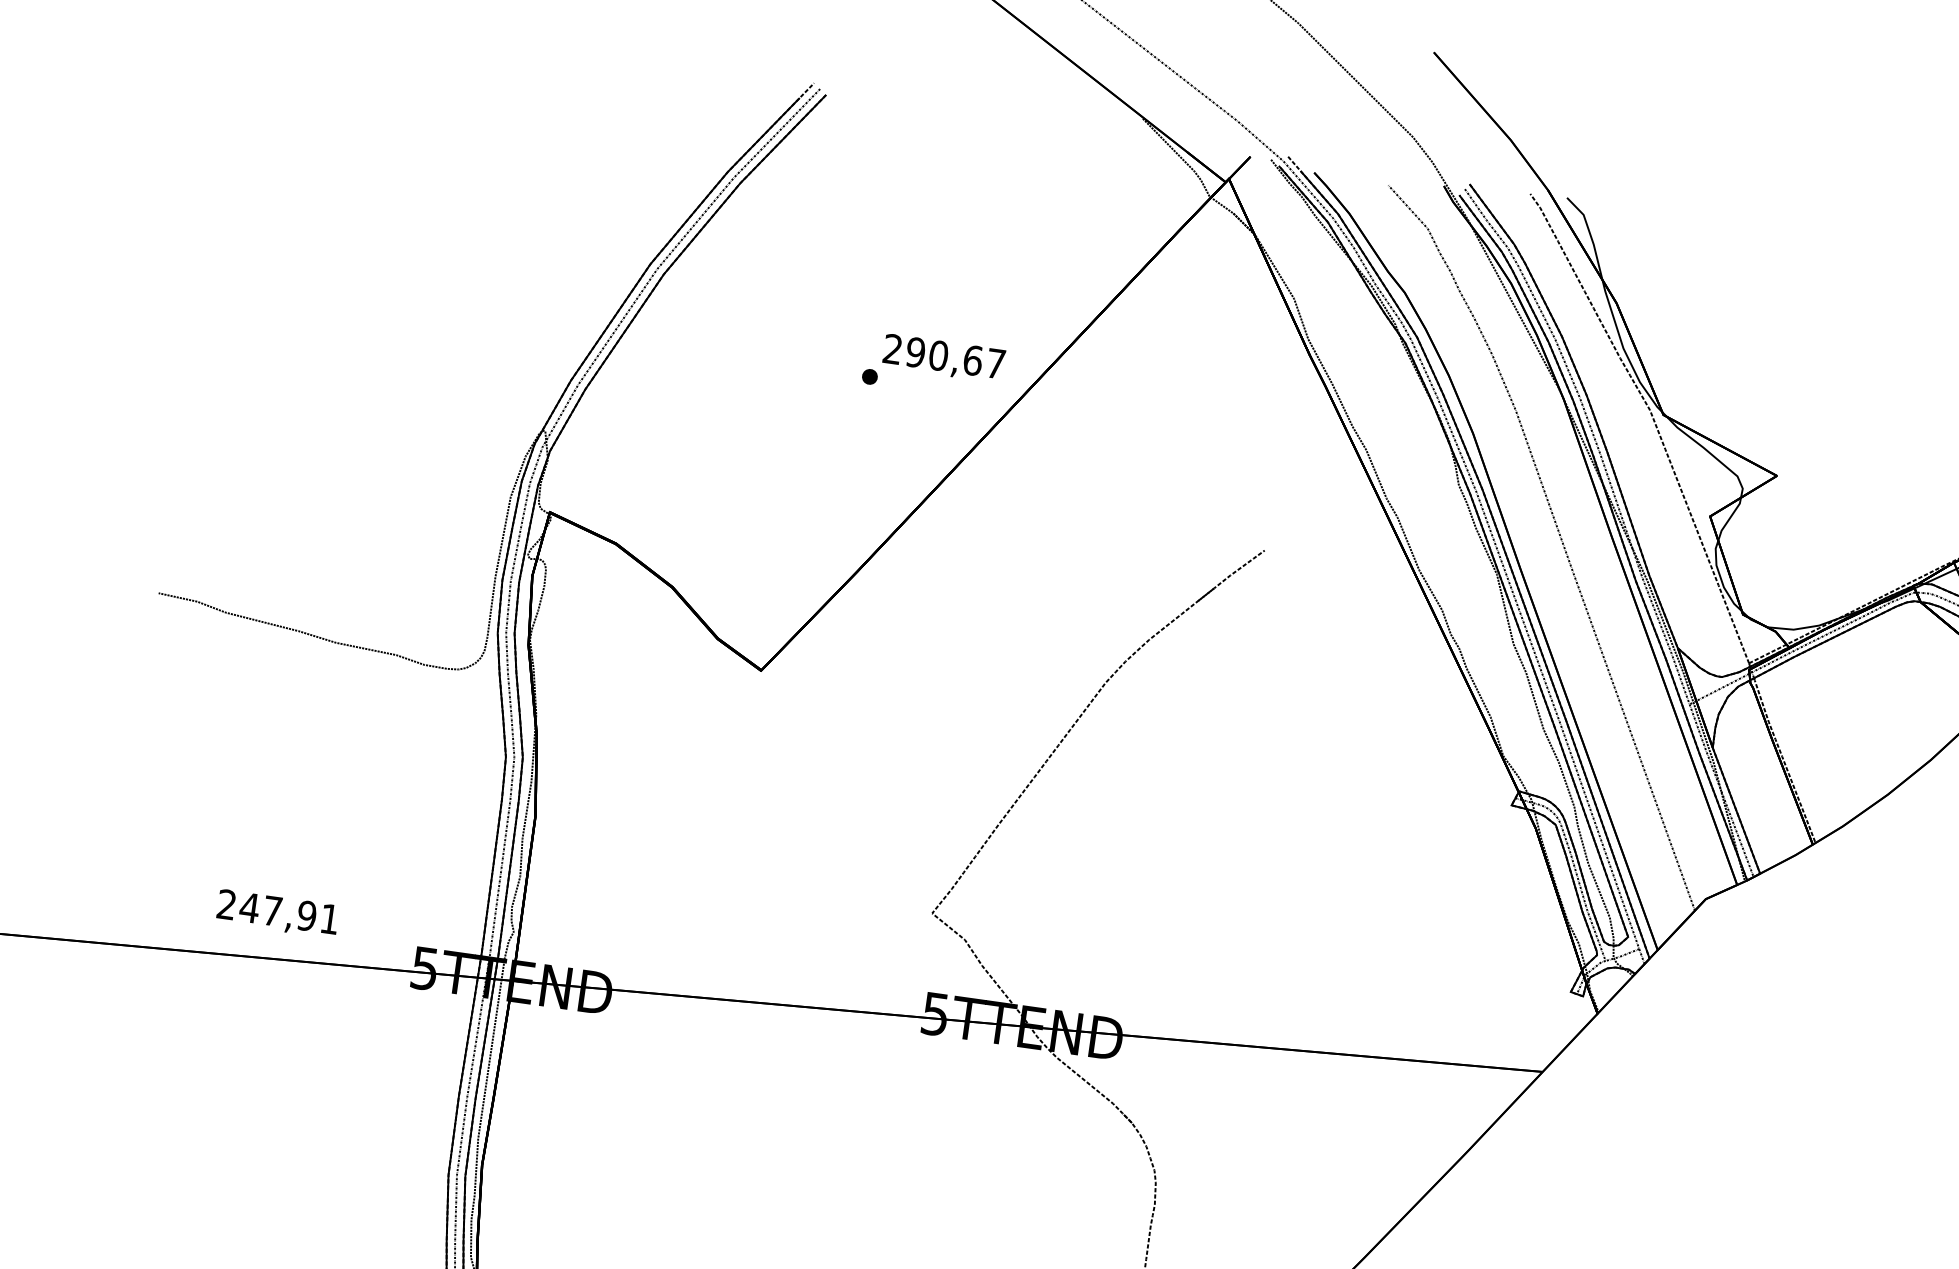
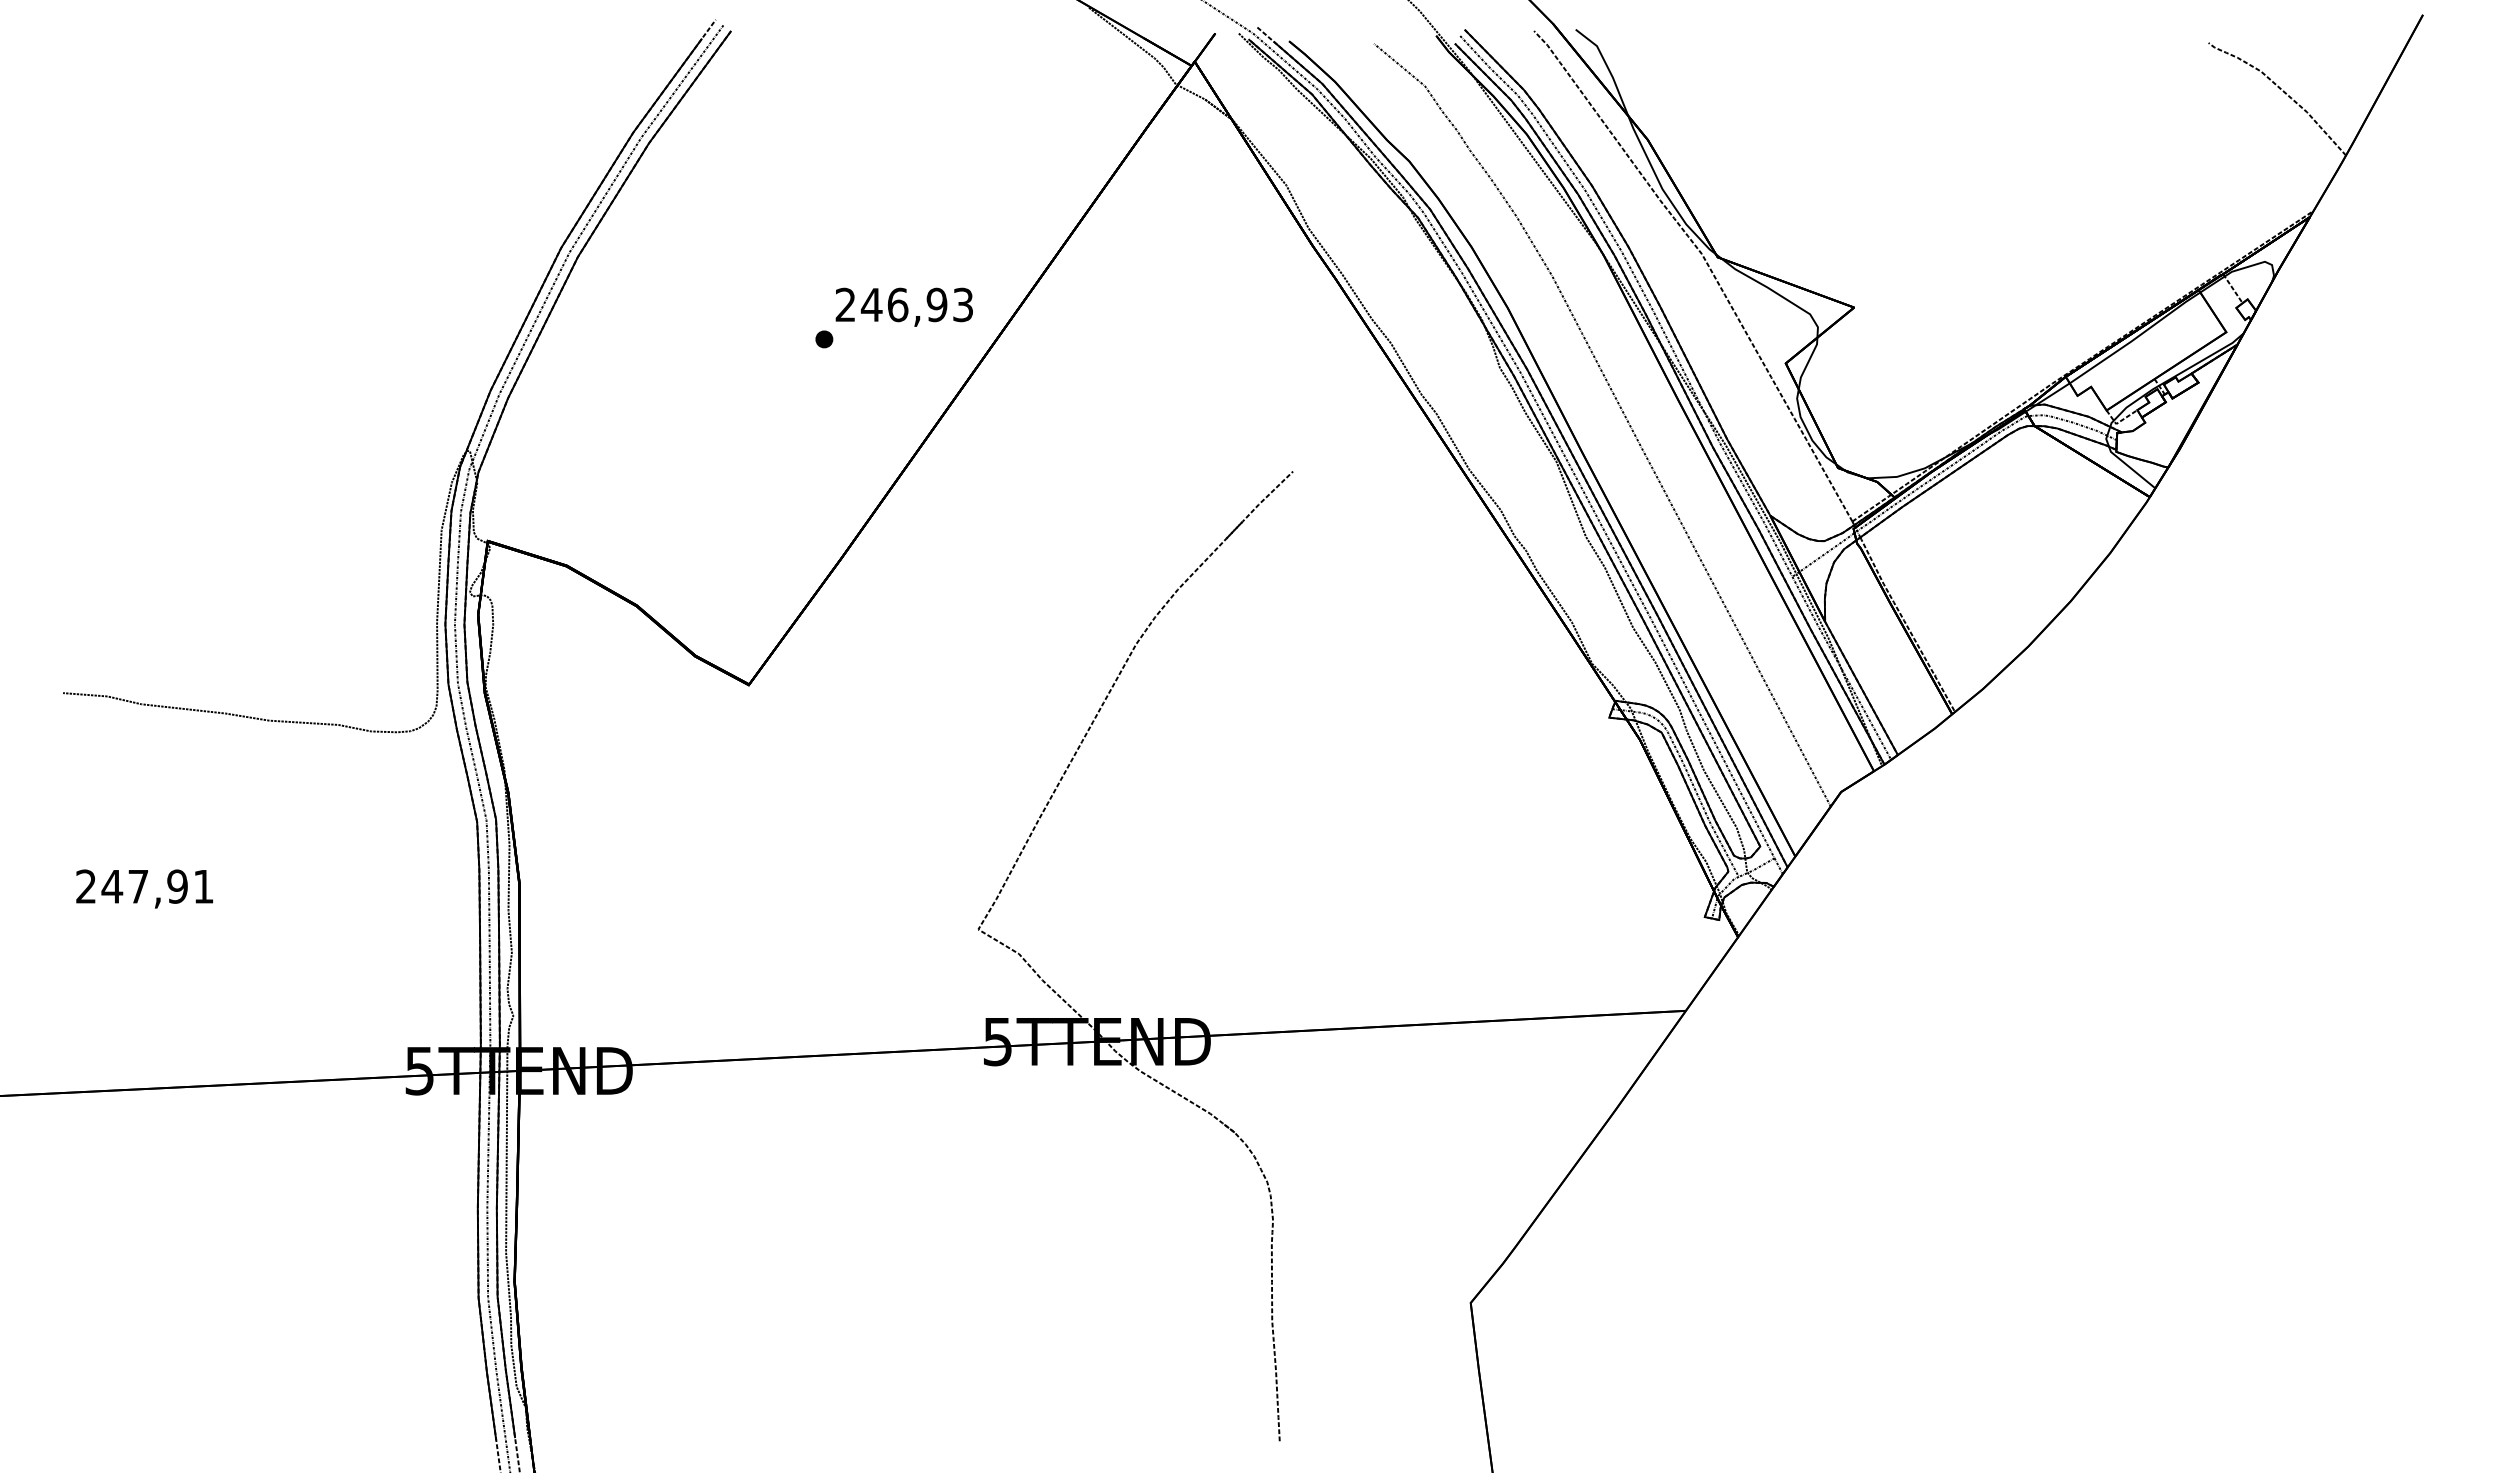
text: (955, 357) -> (916, 304), 290,67 -> 246,93
text: (277, 913) -> (144, 888), moved

